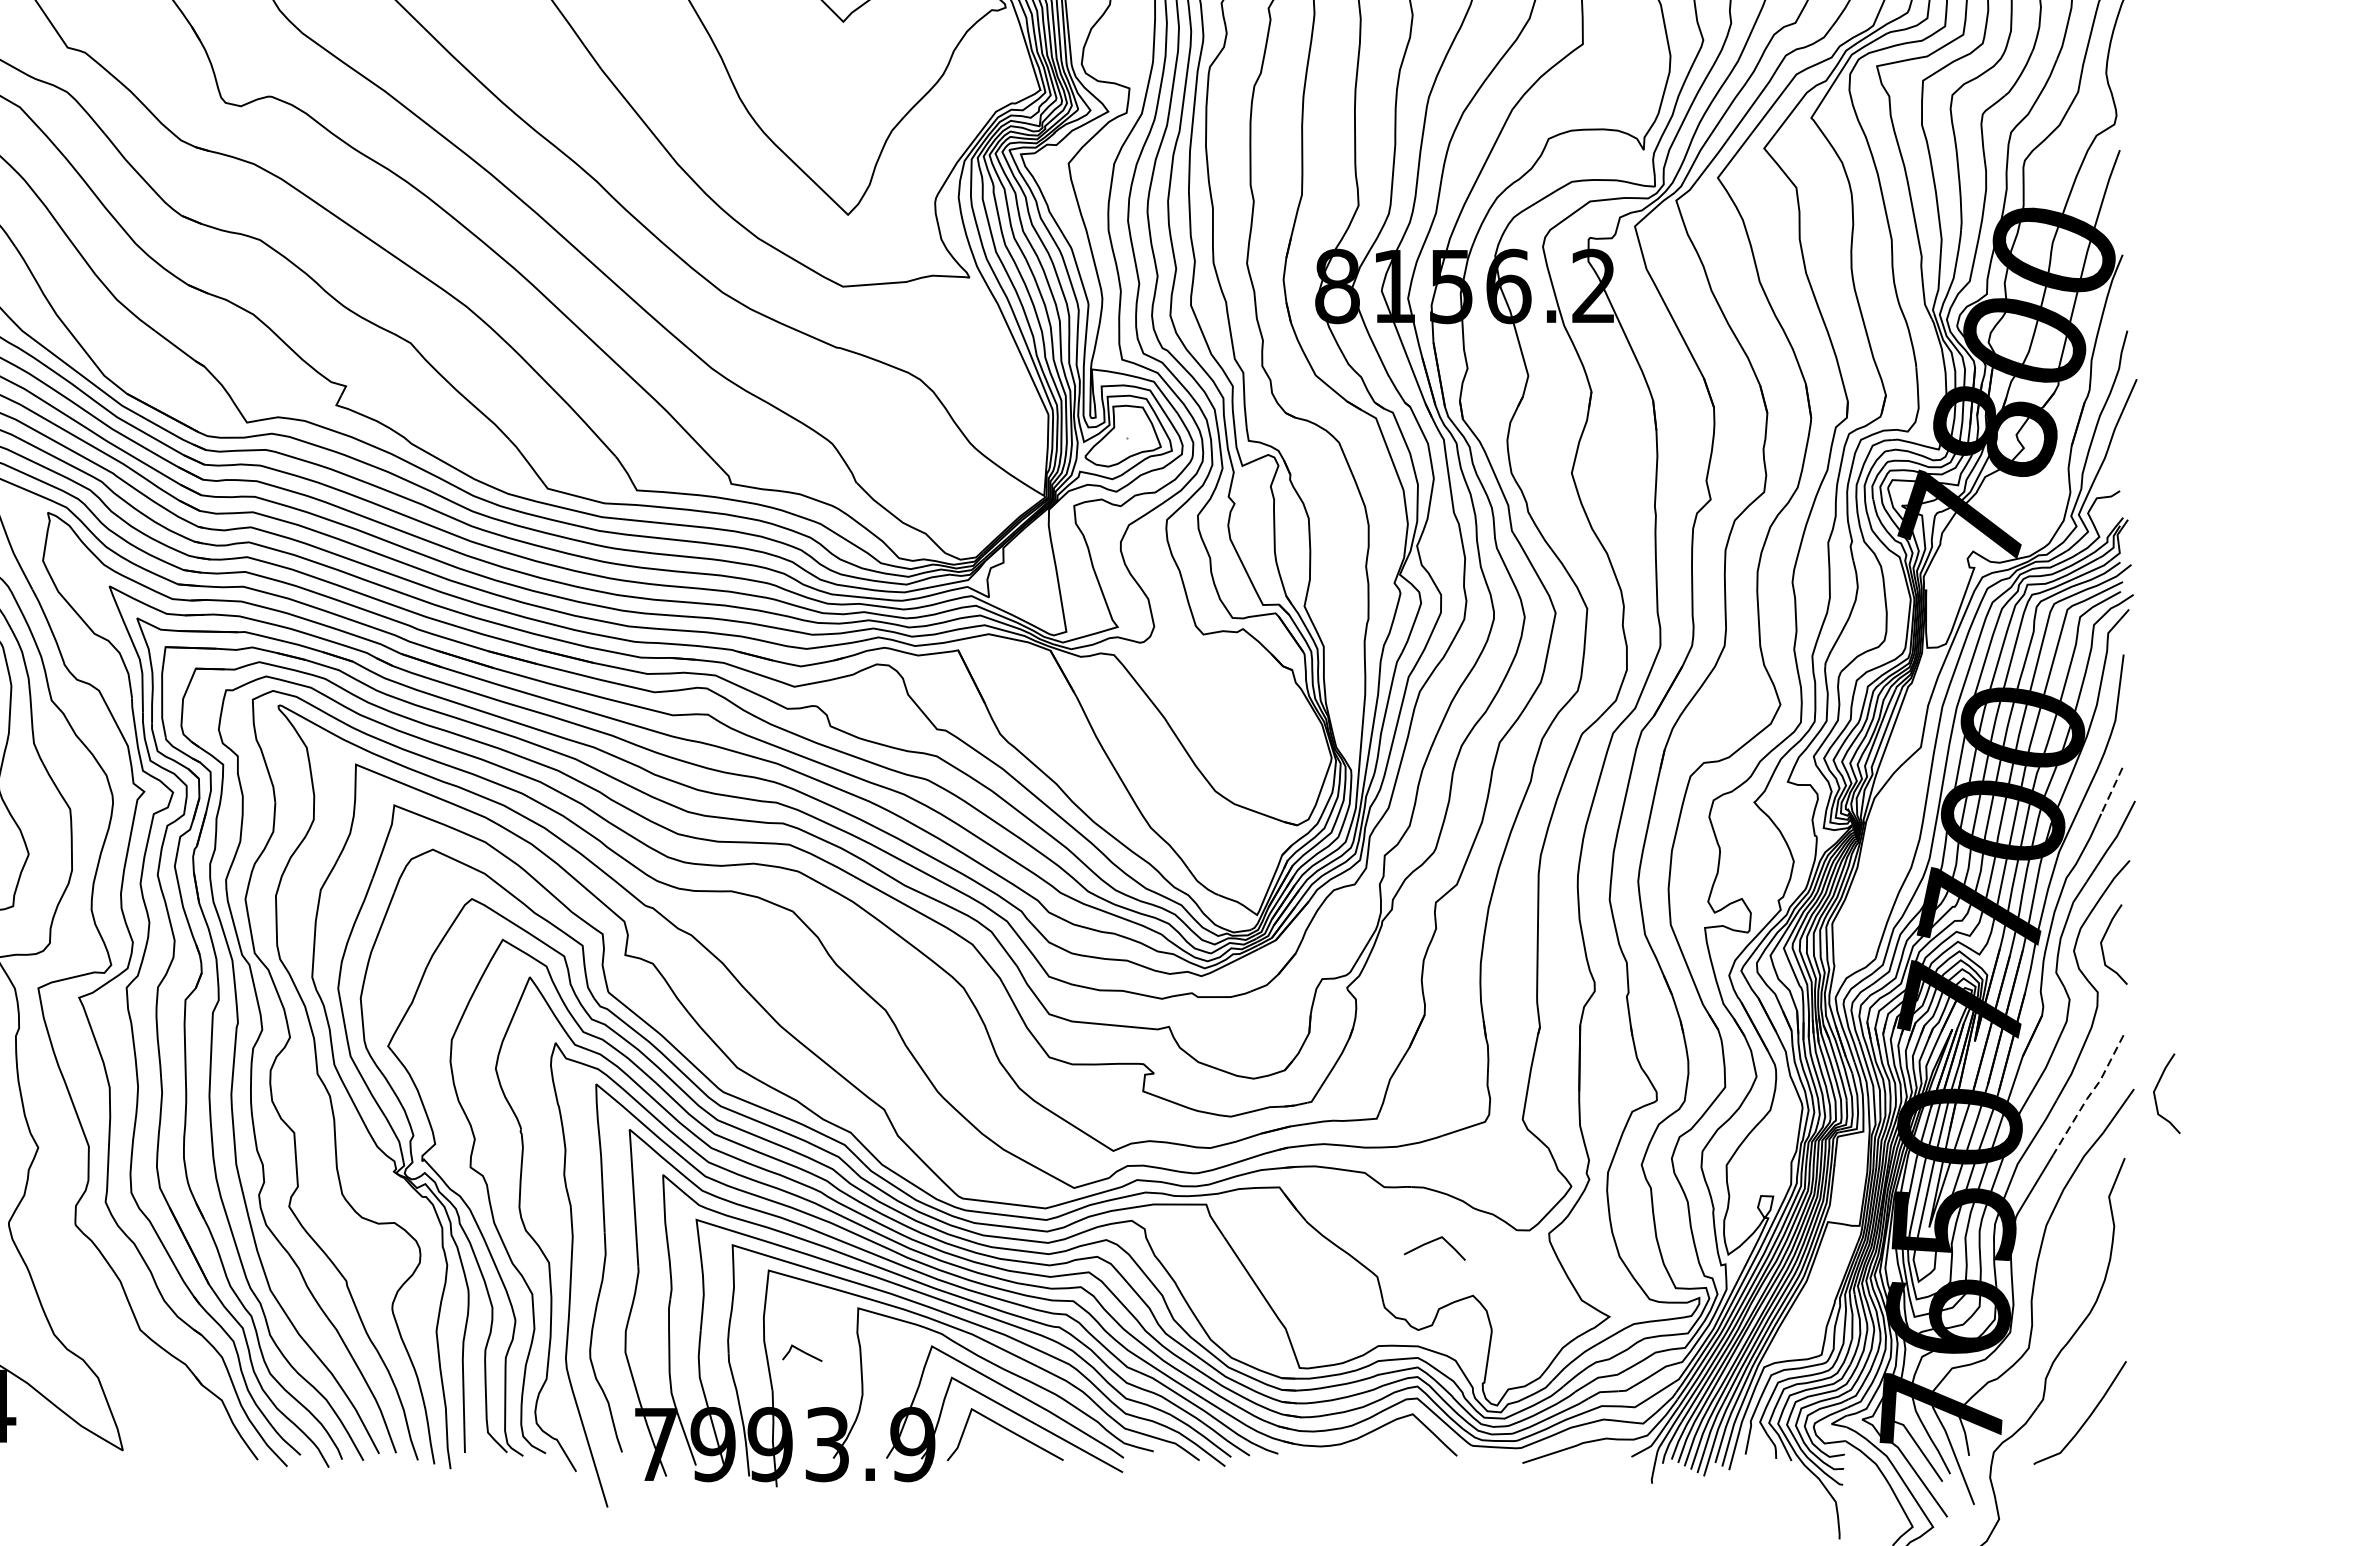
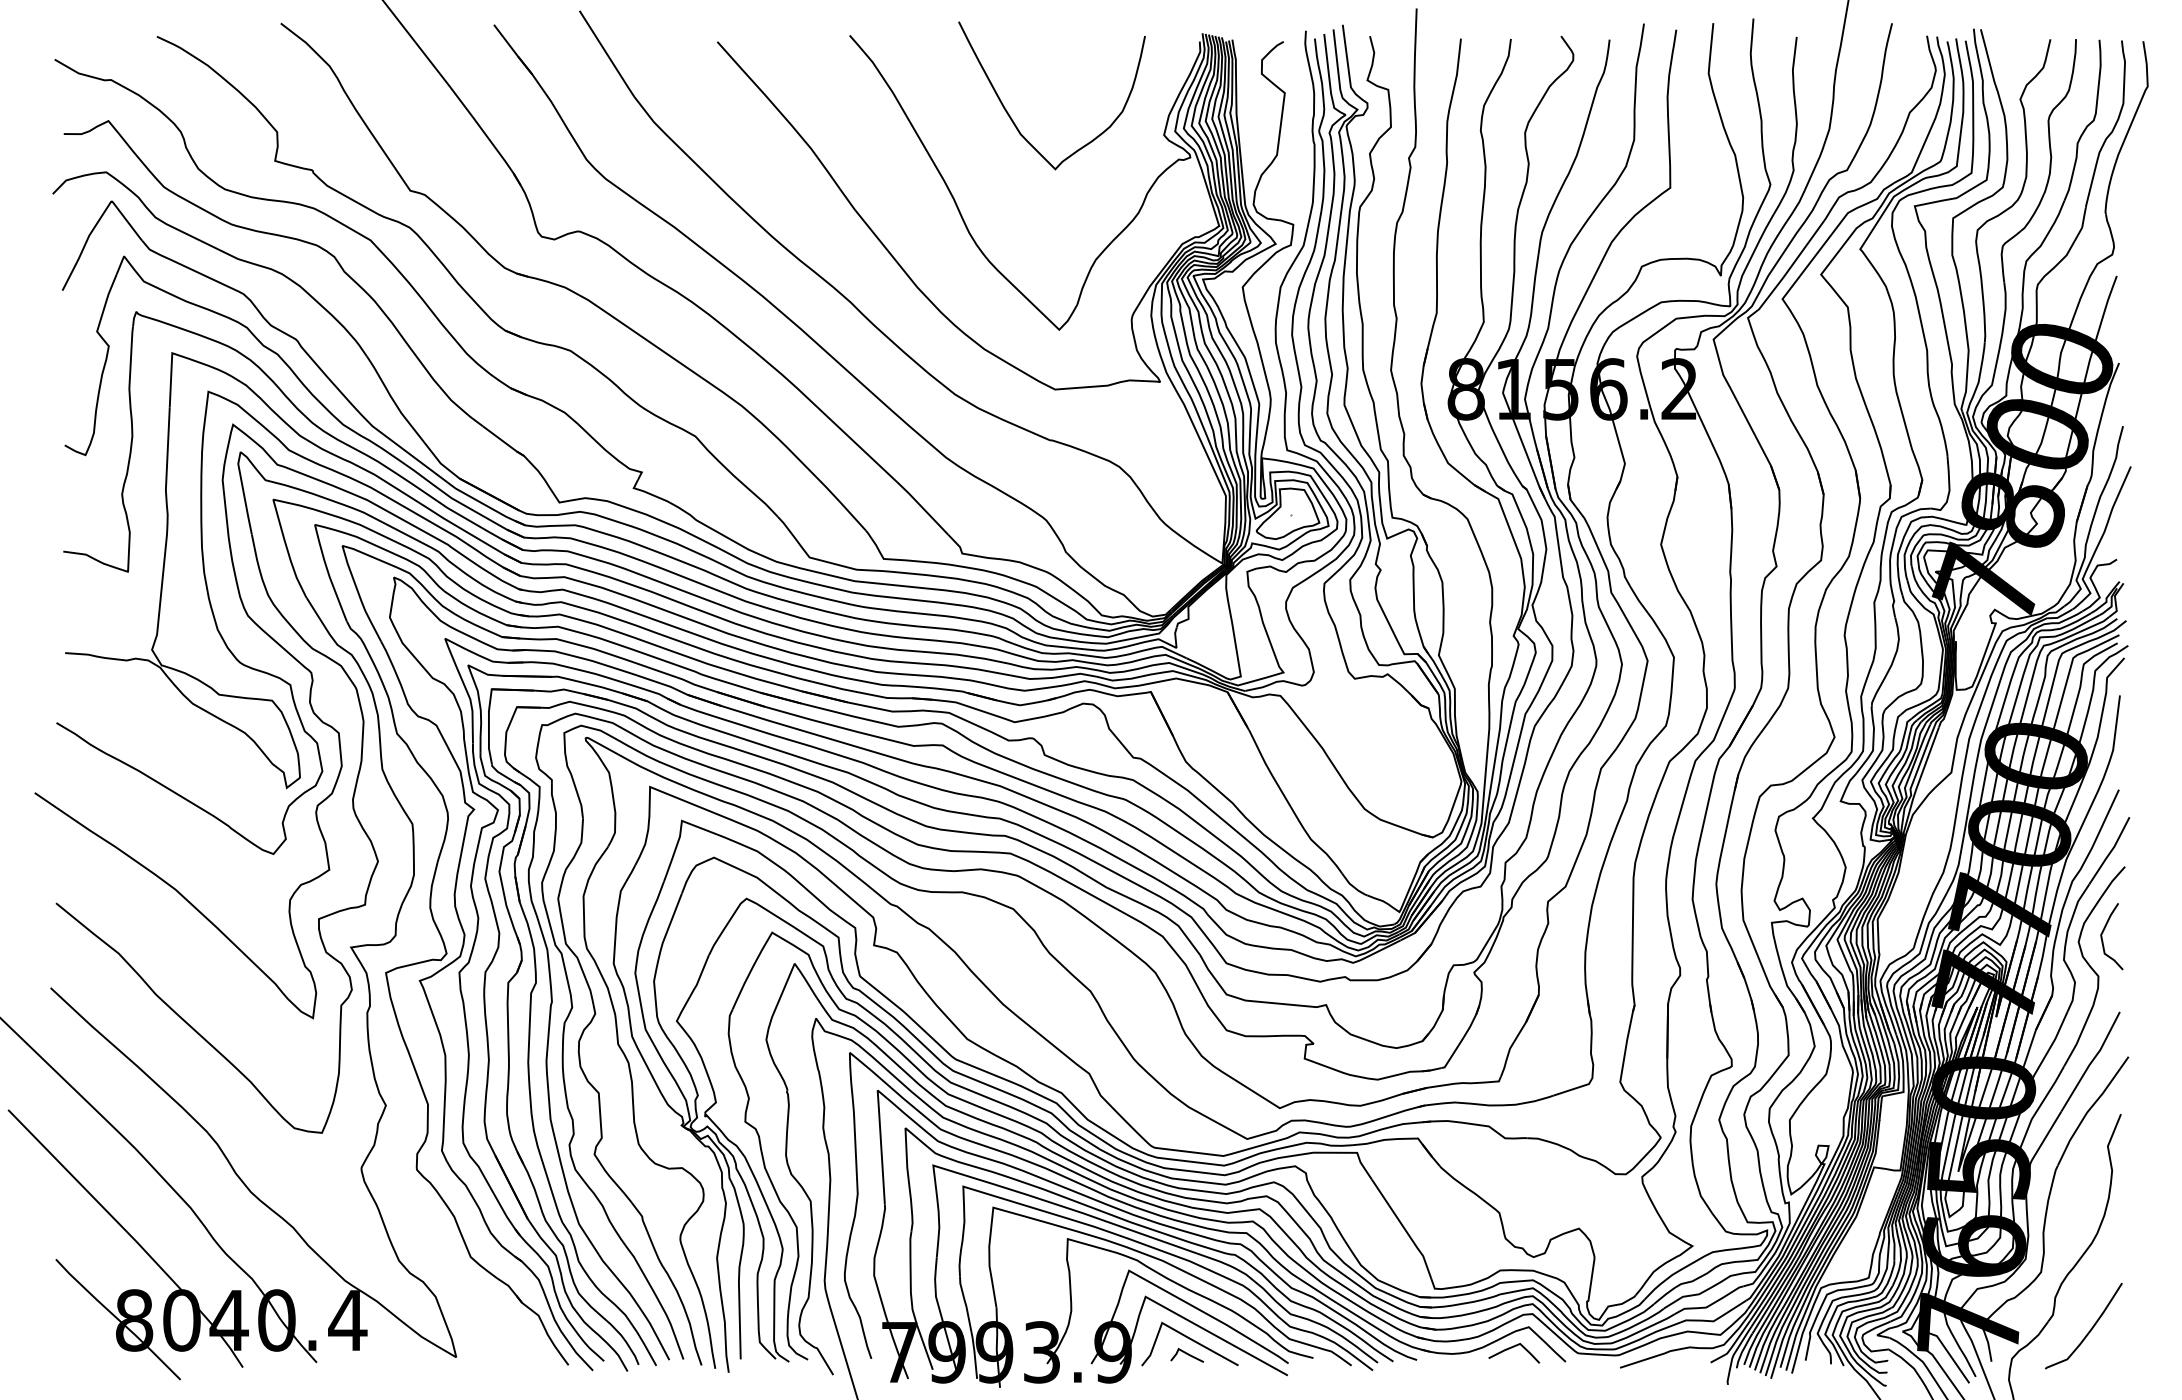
line: (2111, 791) -> (2109, 809), dashed -> solid
curve: (2156, 1088) -> (2147, 1056), removed
line: (2089, 1095) -> (2091, 1062), dashed -> solid
line: (1432, 1242) -> (1512, 1348), moved
curve: (802, 1352) -> (1187, 1354), moved

